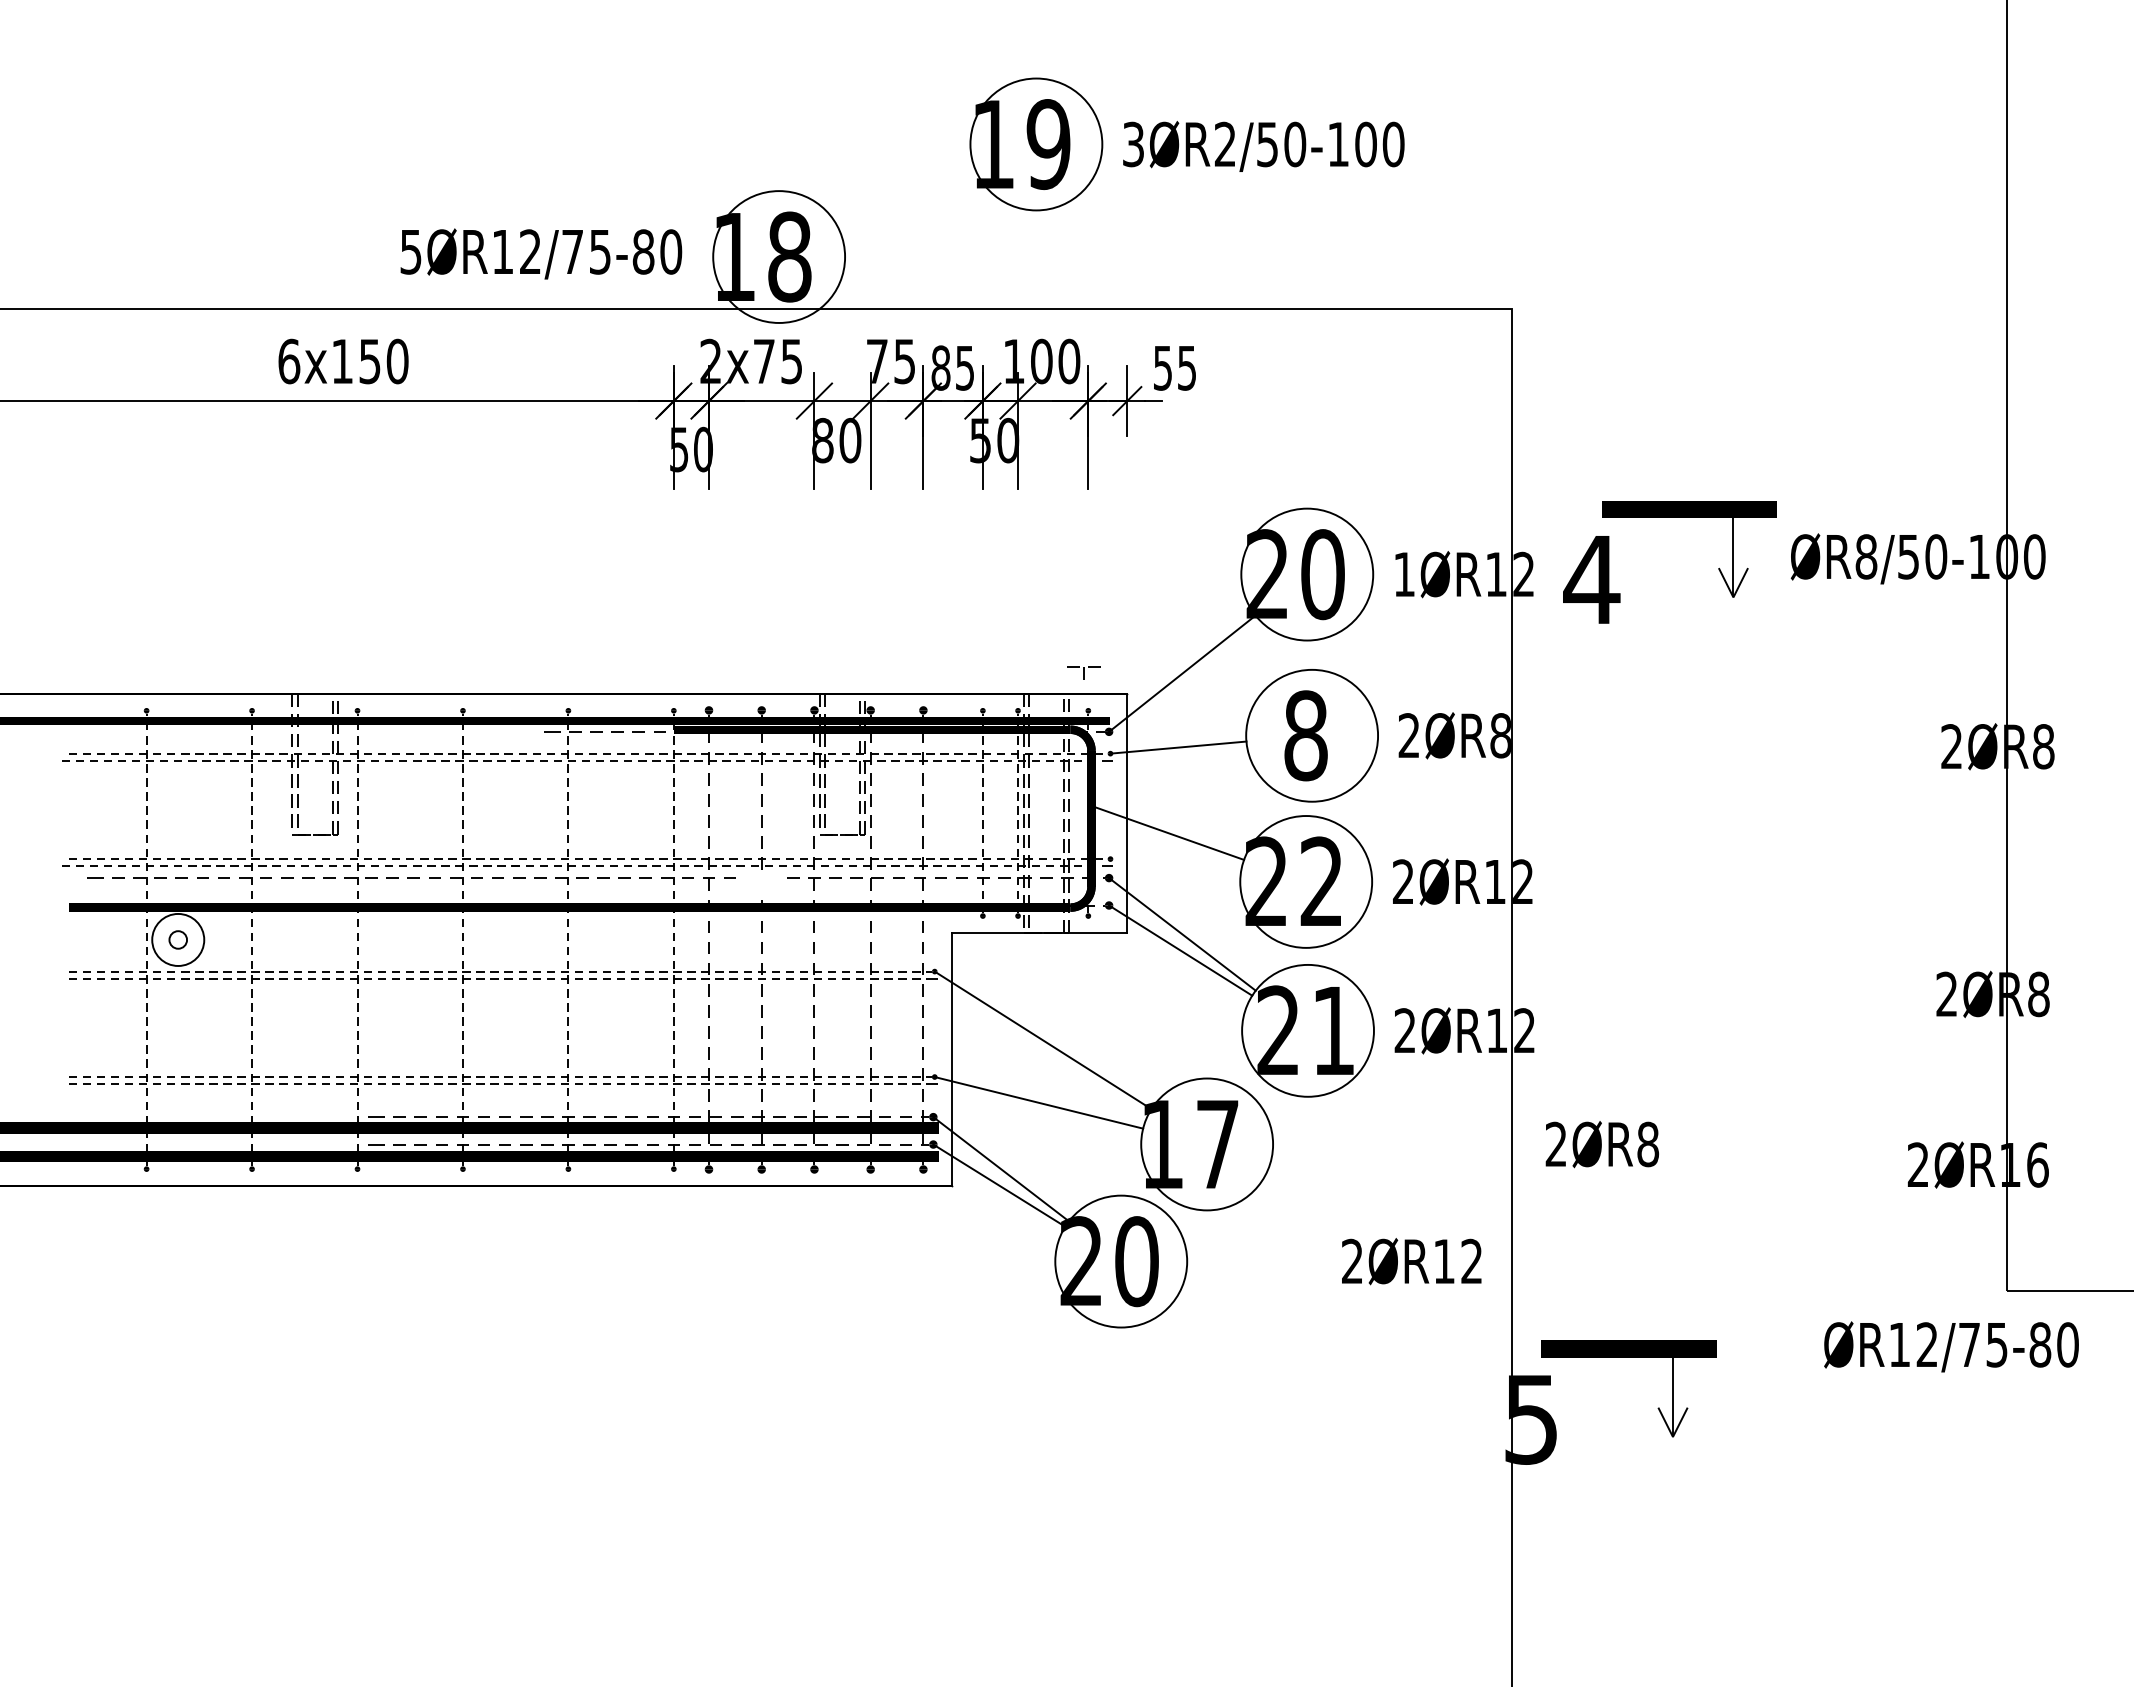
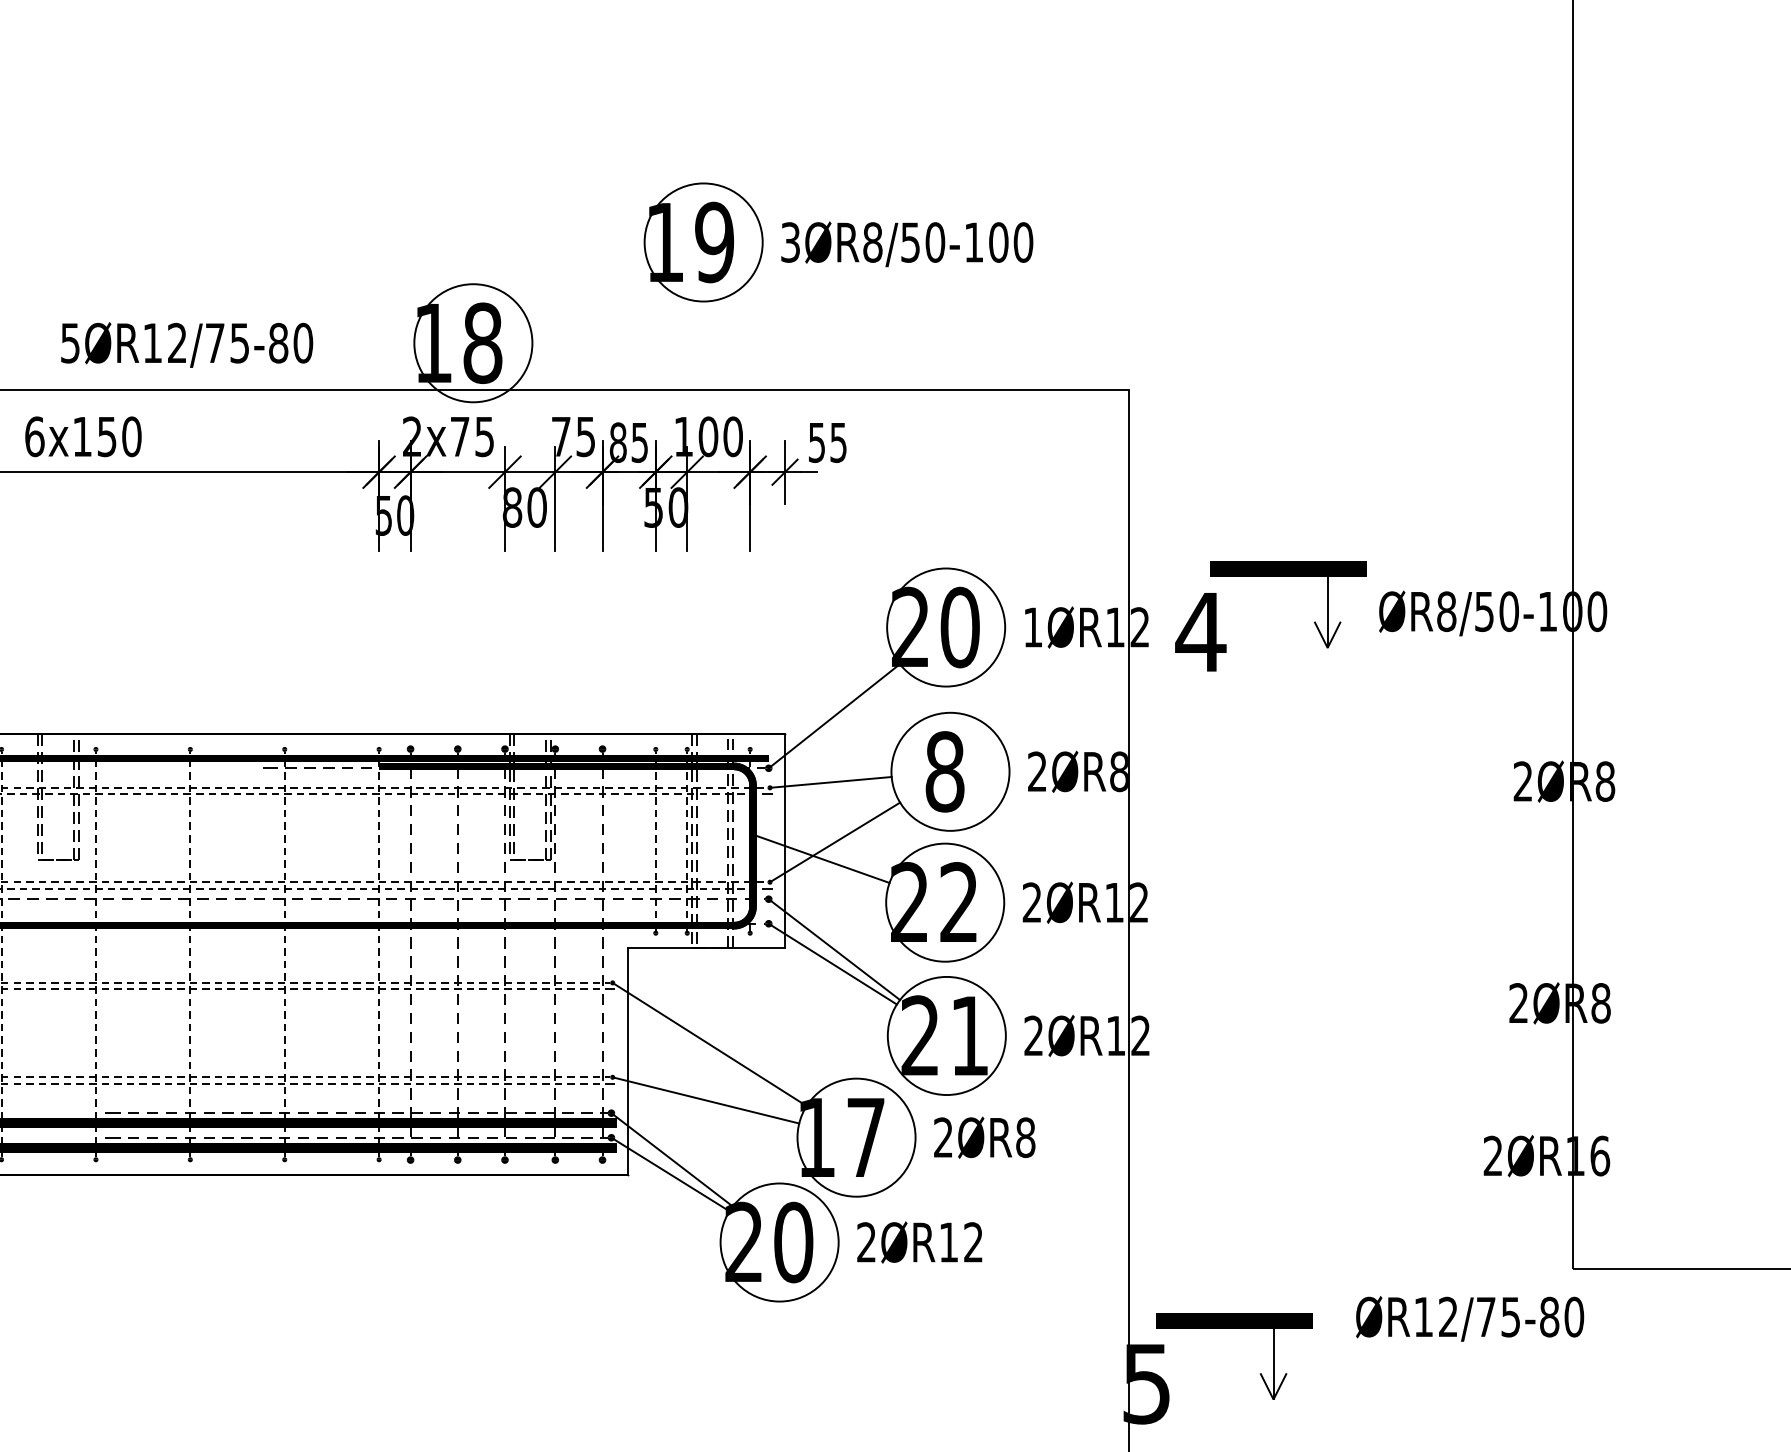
text: (1225, 144) -> (872, 242), 3ØR2/50-100 -> 3ØR8/50-100
text: (541, 253) -> (187, 344), moved
part: (1083, 672) -> (457, 904), moved
line: (1182, 814) -> (834, 842), added
text: (1601, 1144) -> (983, 1137), moved
text: (1411, 1261) -> (919, 1242), moved
text: (1951, 1346) -> (1470, 1318), moved

